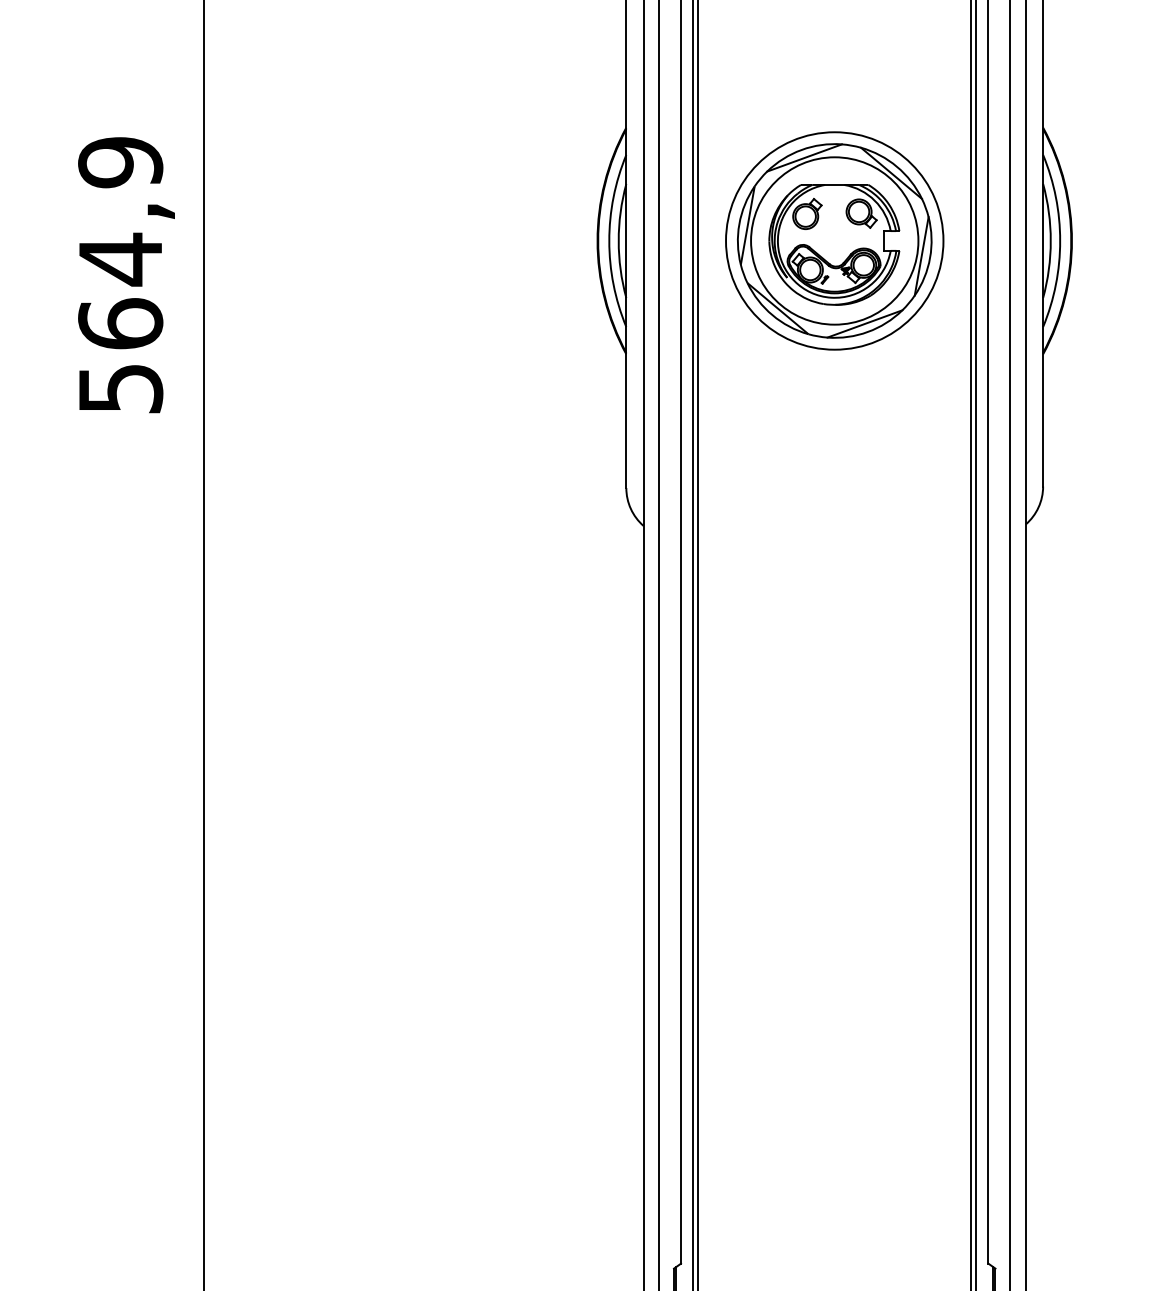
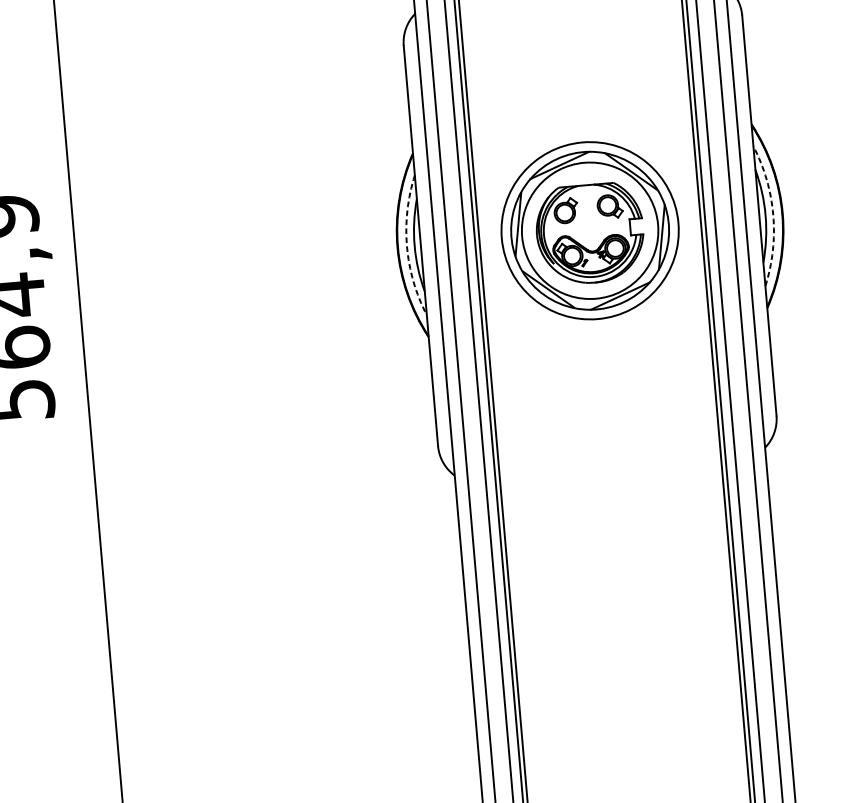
arc: (609, 240) -> (407, 246), solid -> dashed
arc: (1060, 240) -> (773, 214), solid -> dashed

